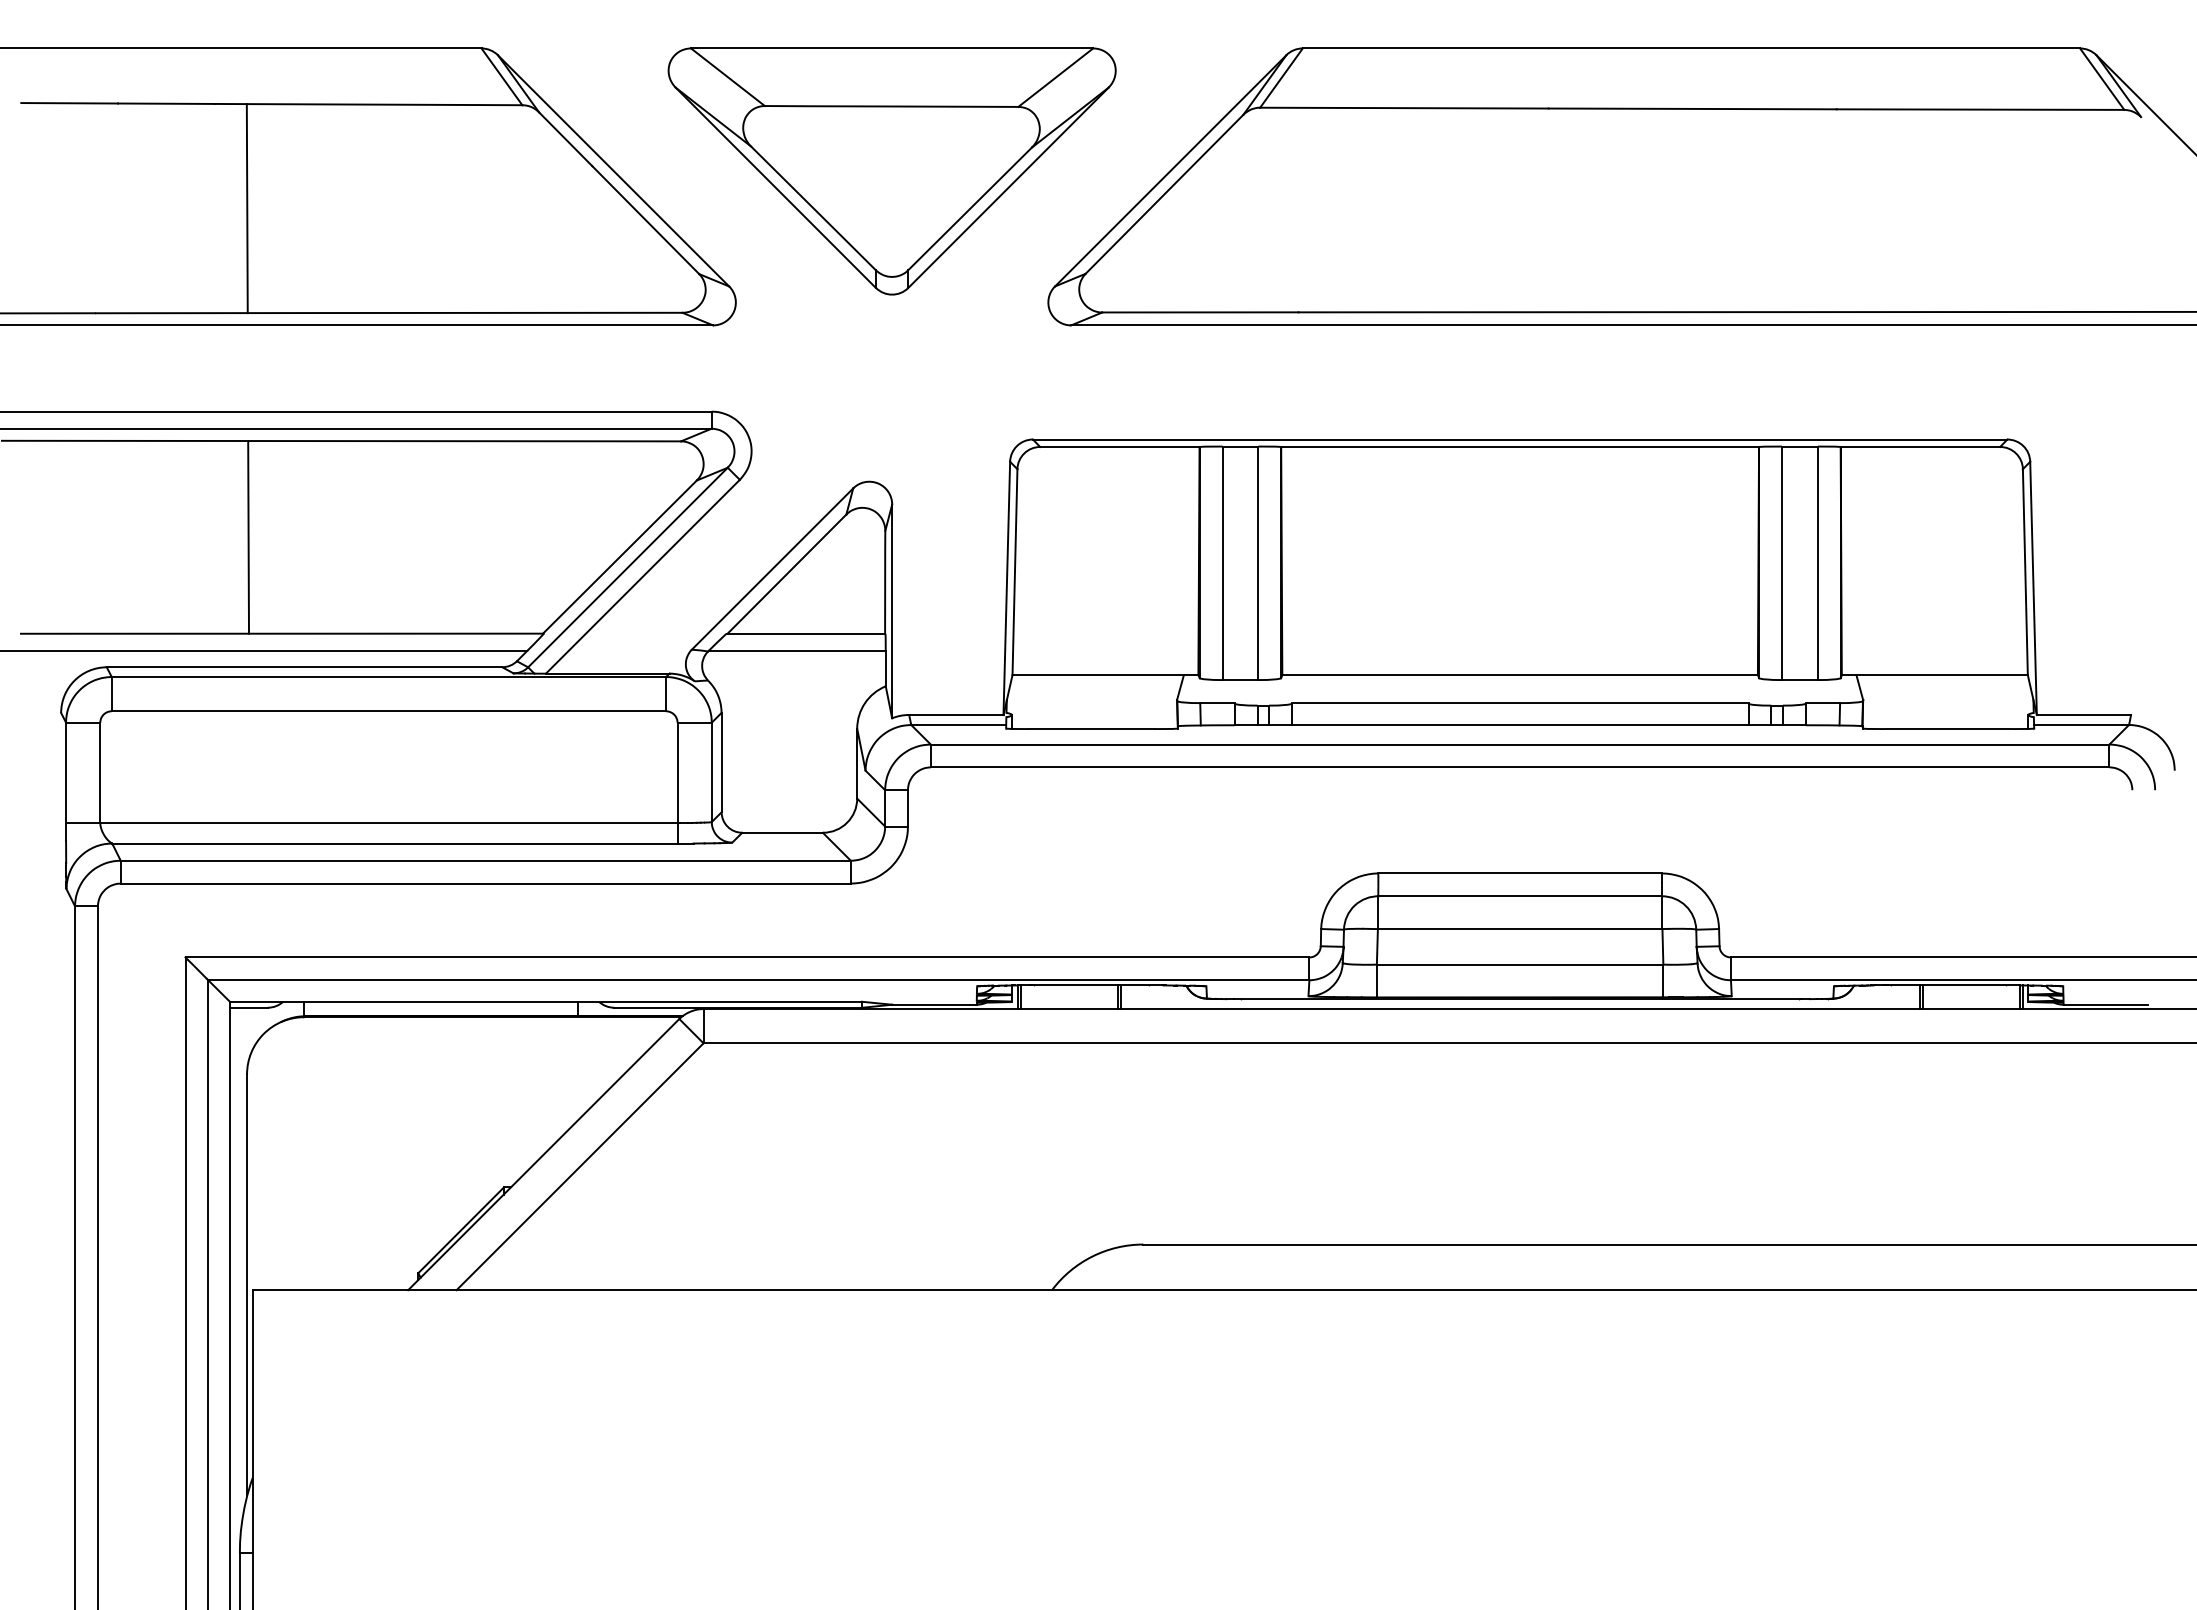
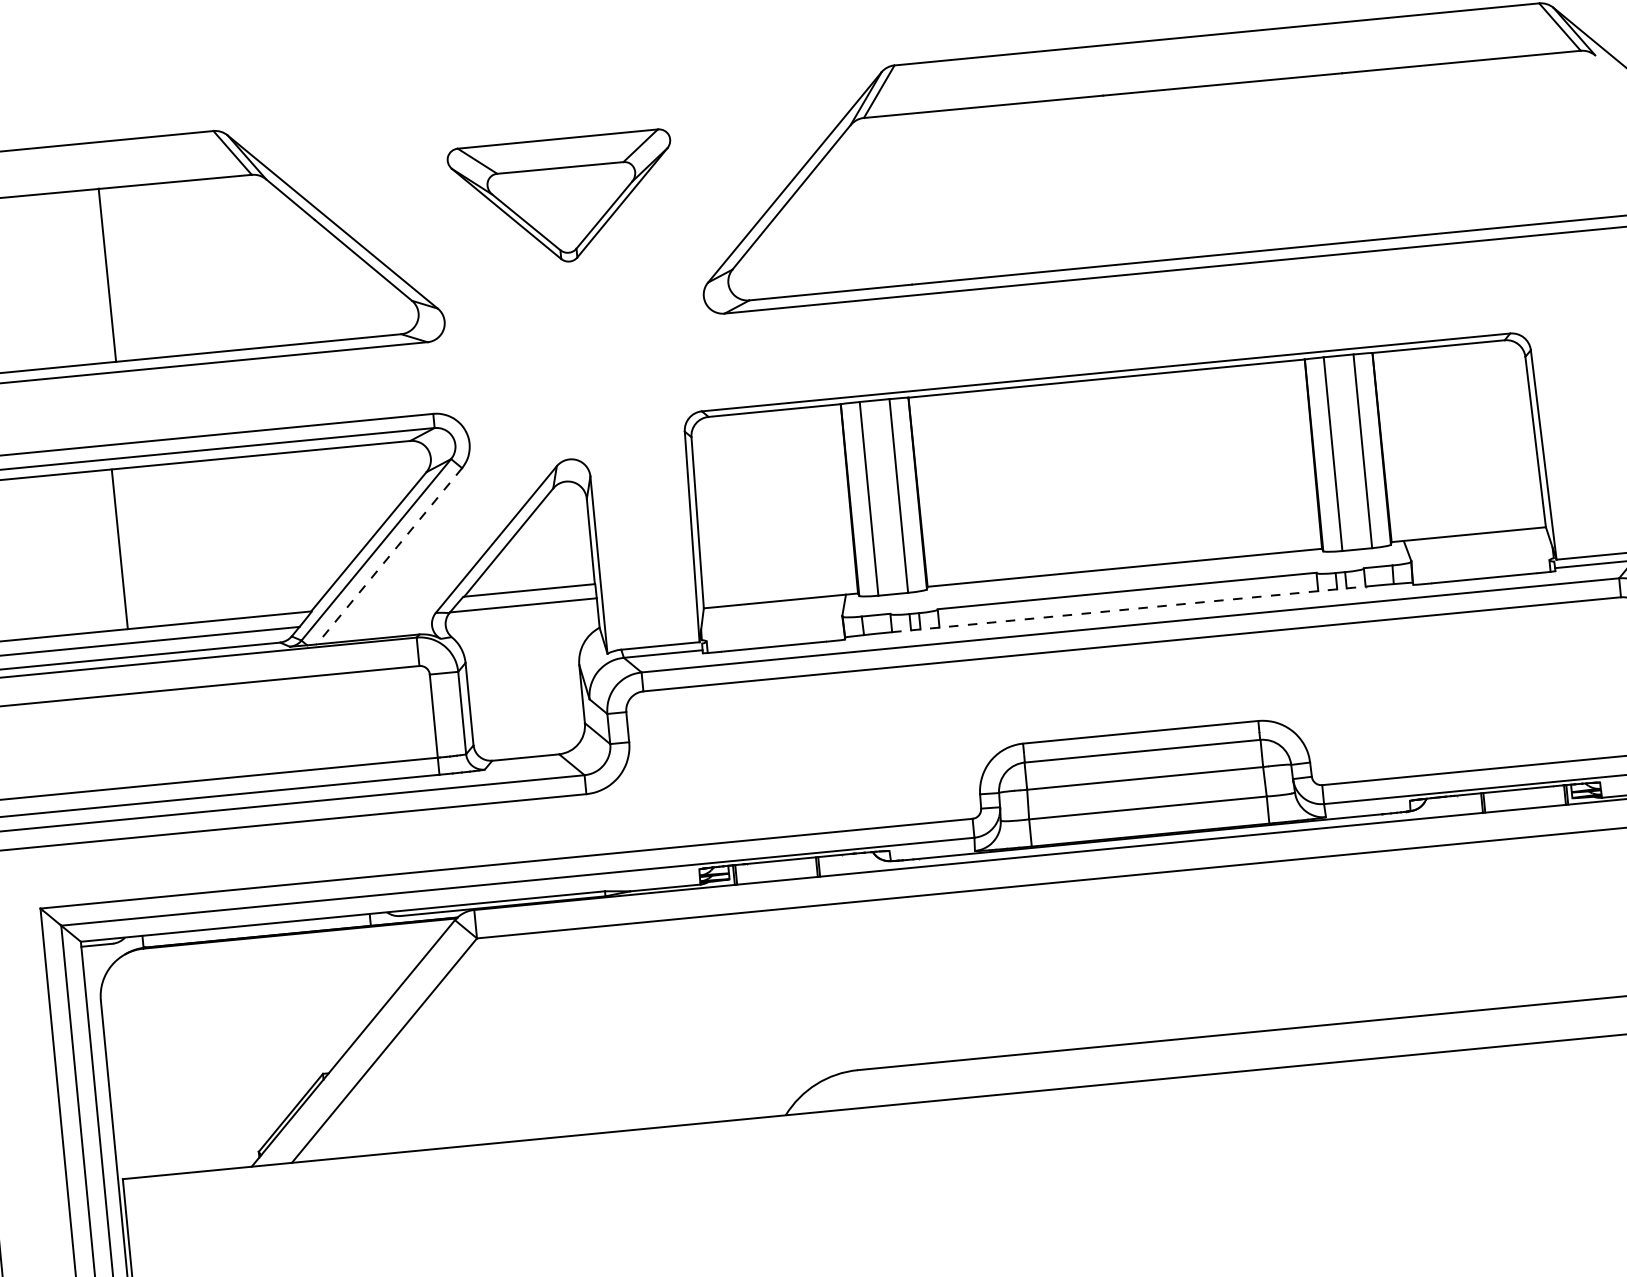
part: (891, 171) -> (563, 200), size x0.6
line: (246, 208) -> (106, 275), moved
line: (248, 537) -> (119, 549), moved
line: (642, 577) -> (389, 556), solid -> dashed
line: (1520, 725) -> (1129, 609), solid -> dashed

